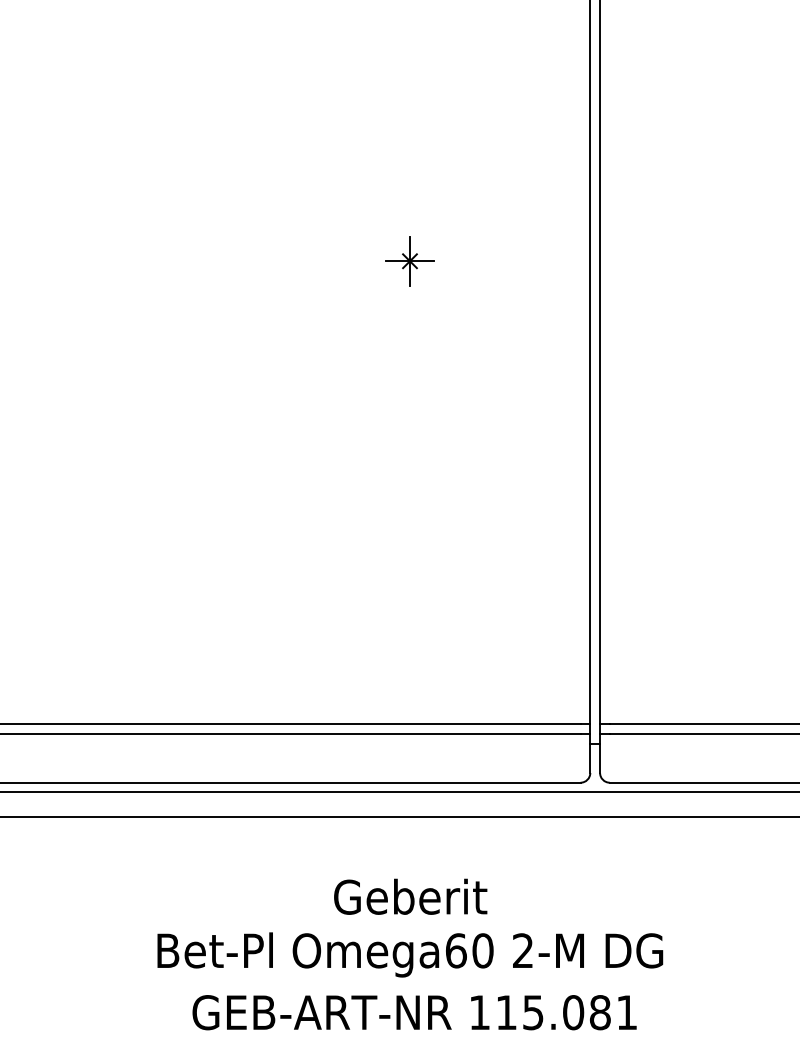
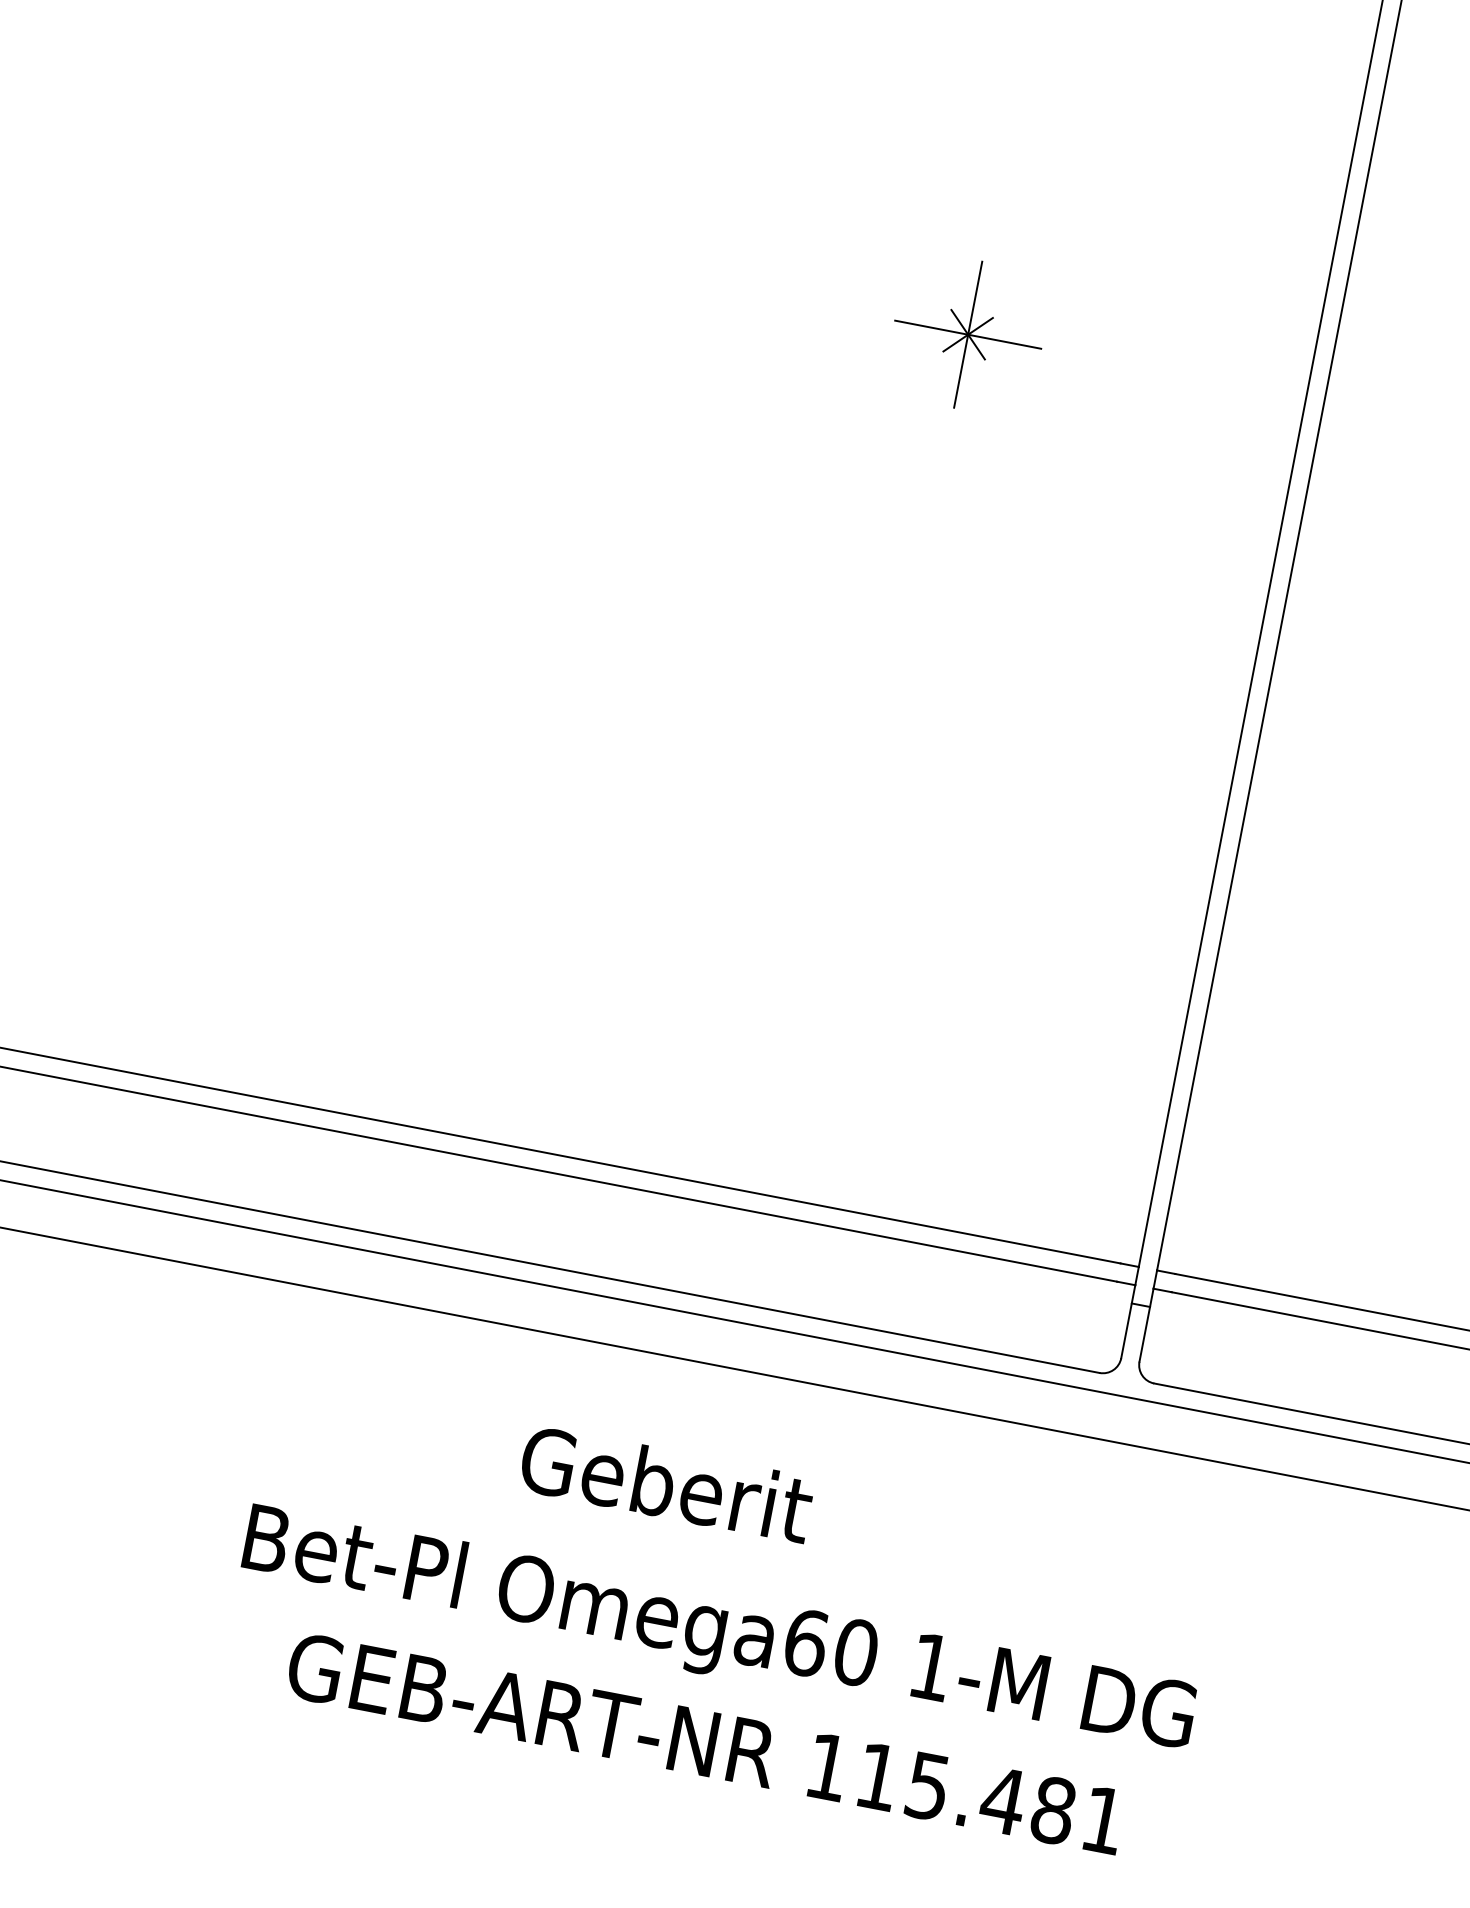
part: (409, 261) -> (967, 335), size x1.6
text: (410, 896) -> (666, 1483), moved
text: (522, 950) -> (930, 1666), 2-M -> 1-M
text: (573, 1012) -> (1003, 1800), 115.081 -> 115.481

